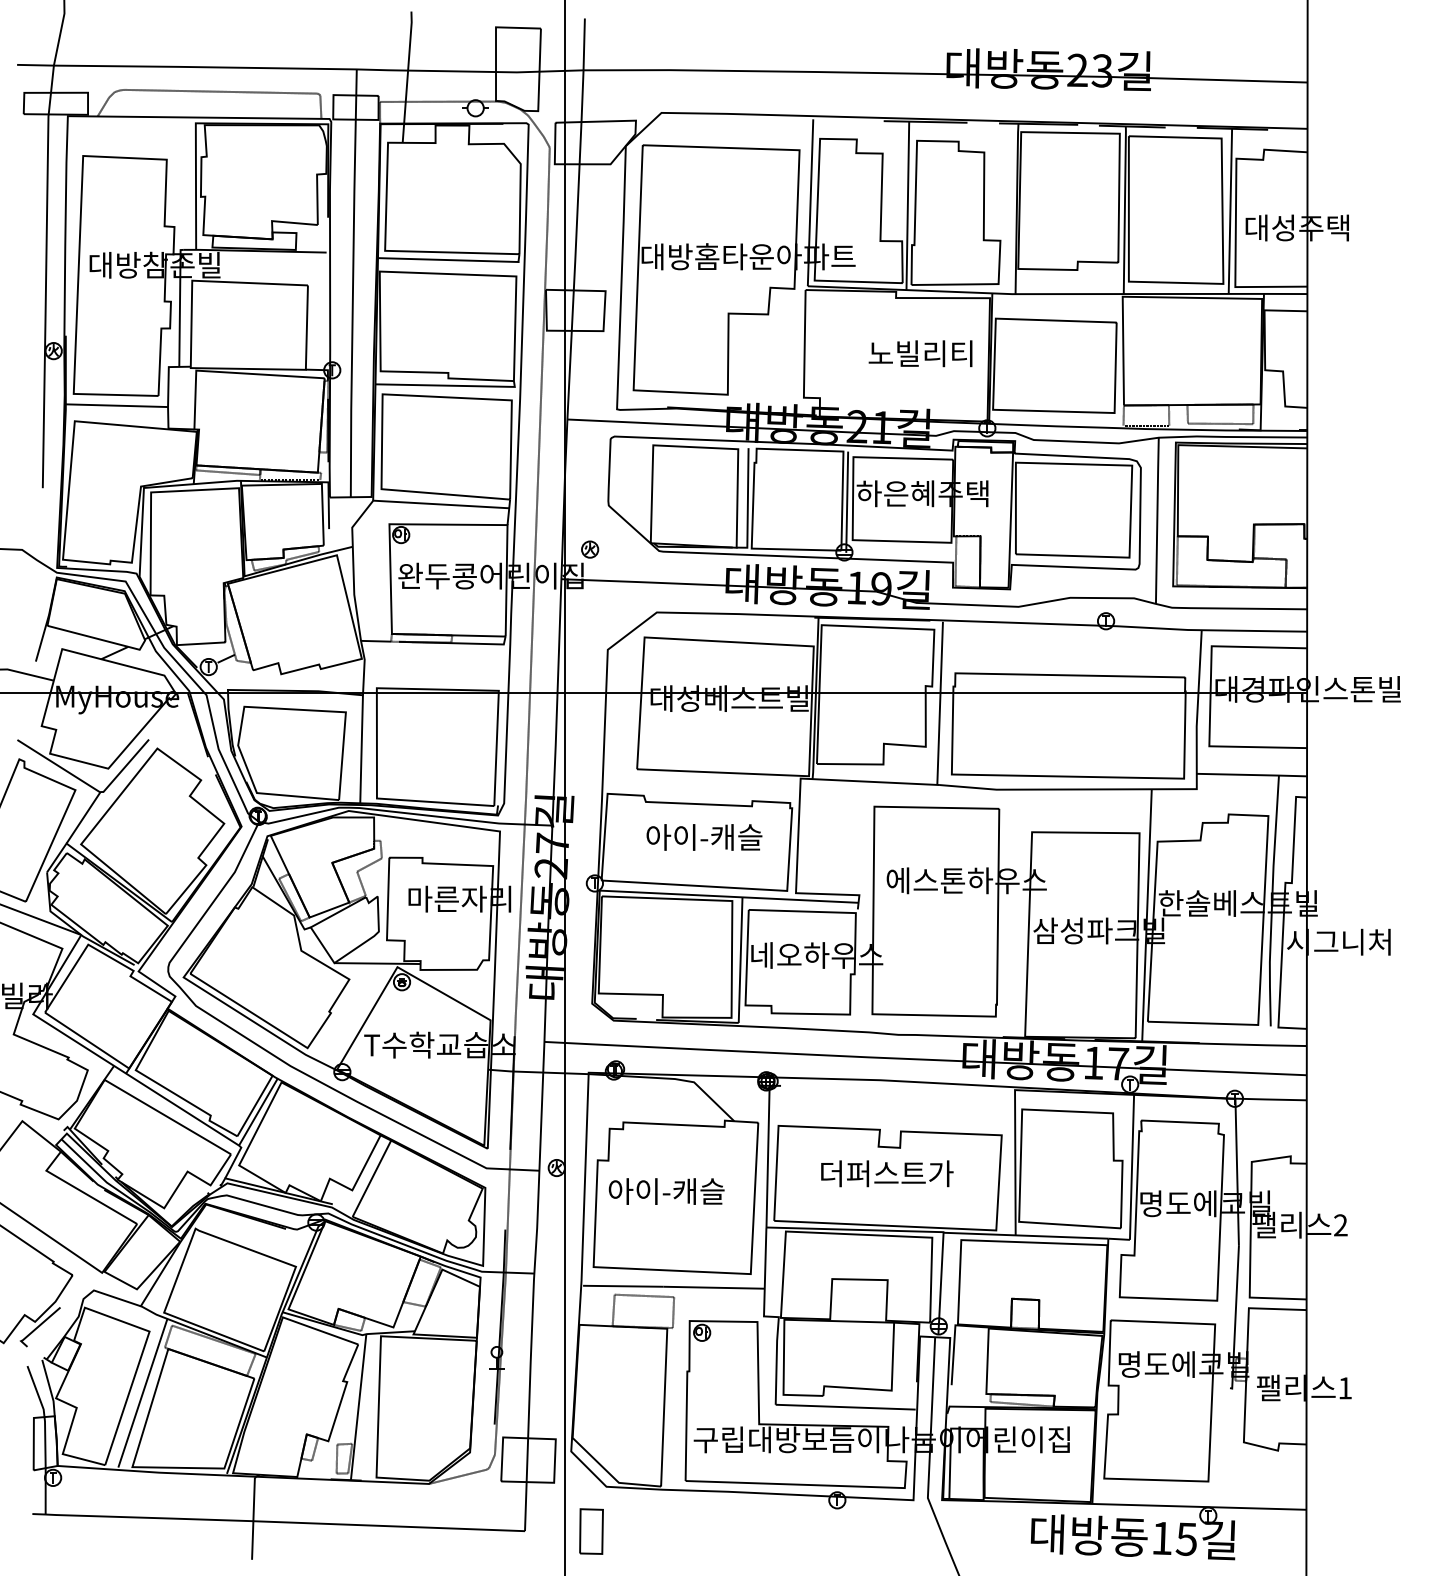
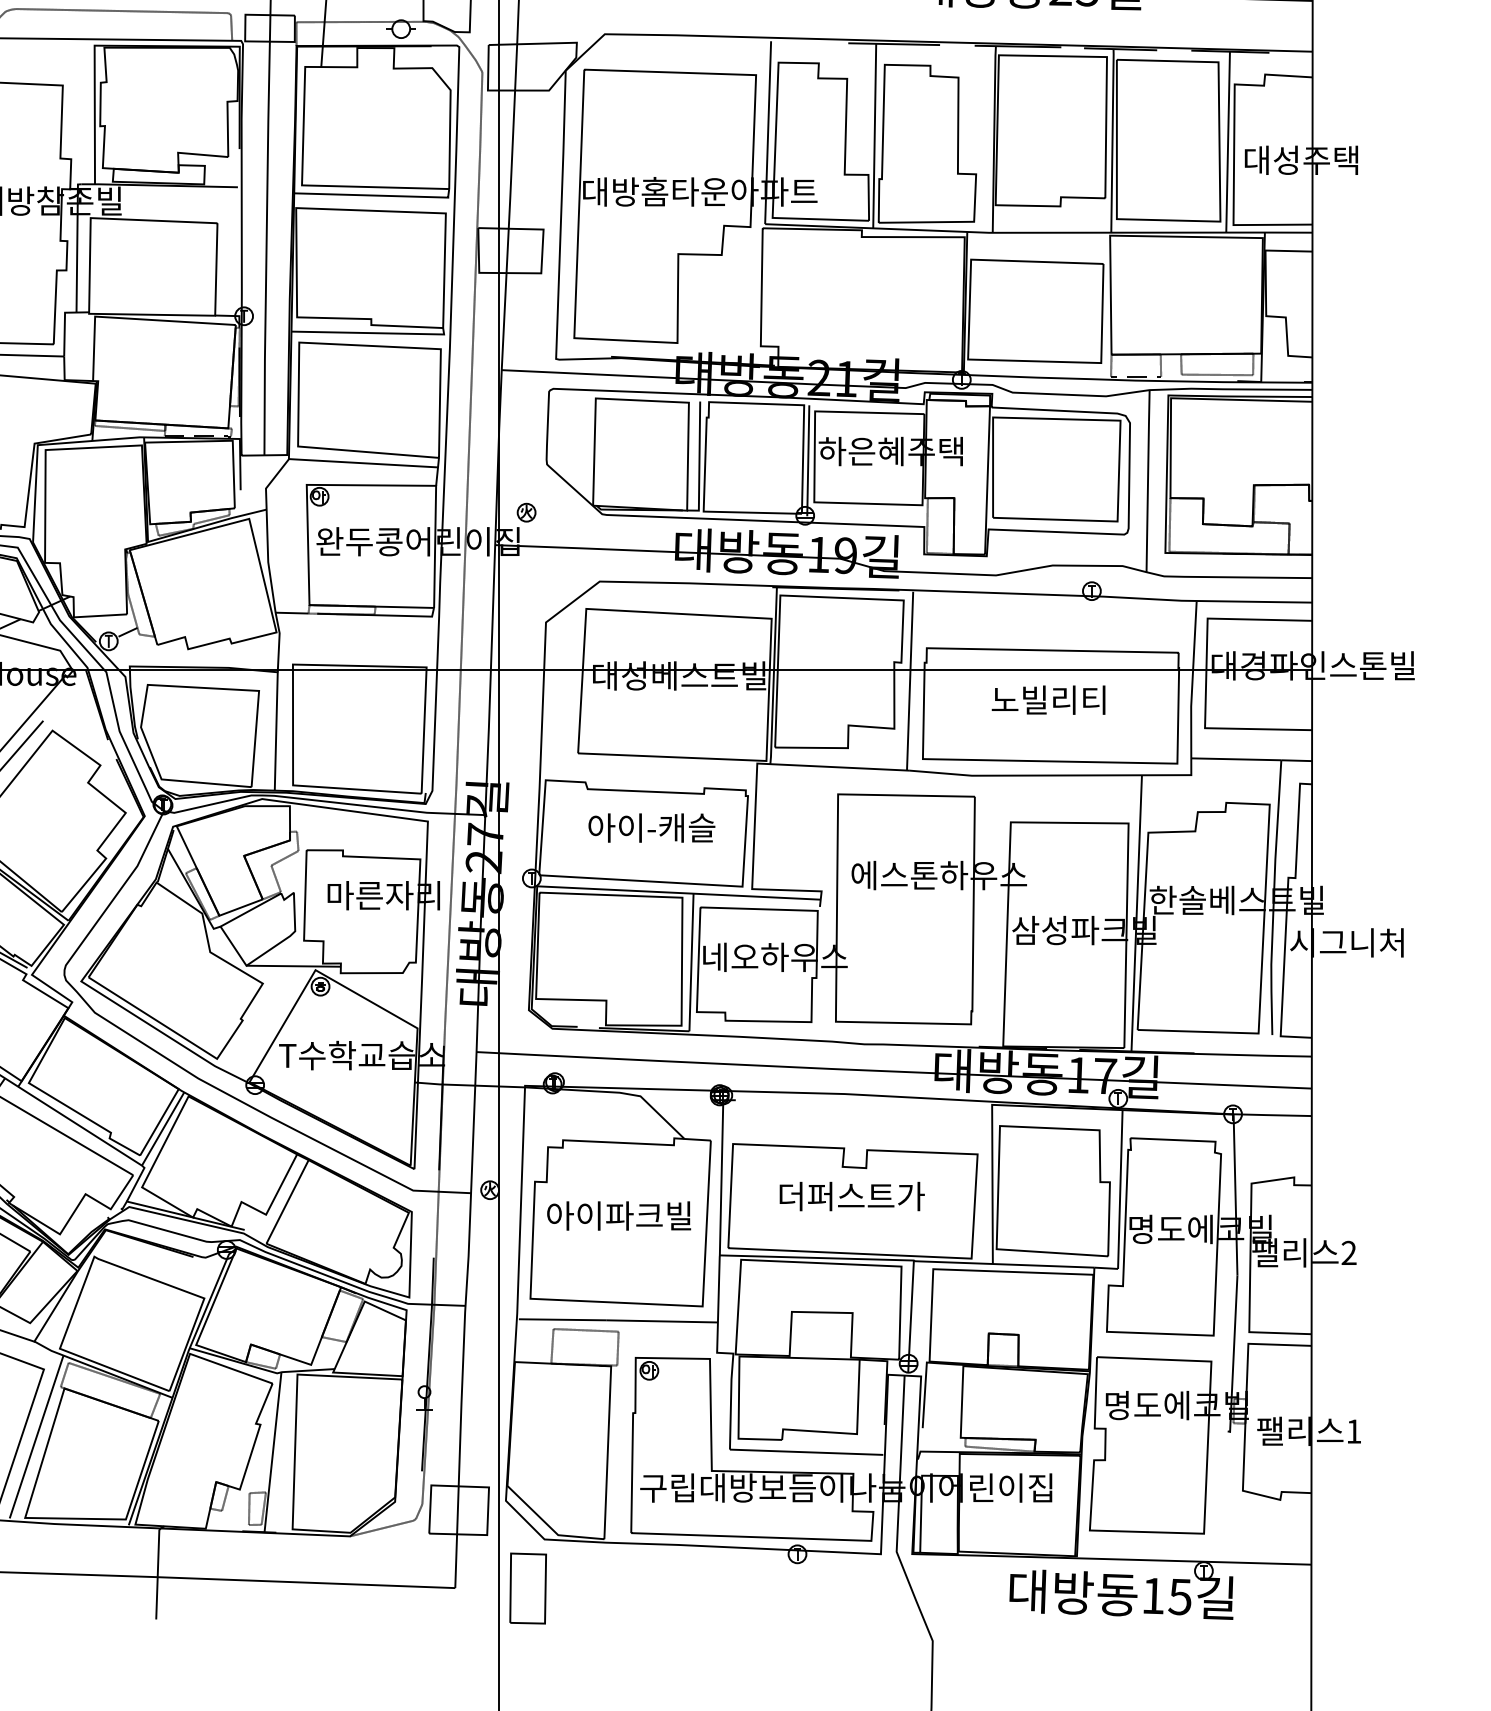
text: (920, 353) -> (1048, 699), moved
text: (701, 1191) -> (648, 1215), 아이-캐슬 -> 아이파크빌
part: (591, 1531) -> (528, 1588), size x1.43

